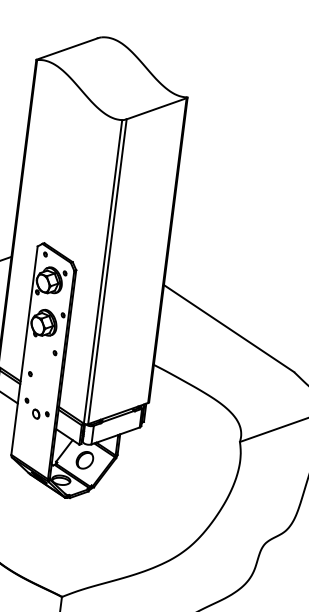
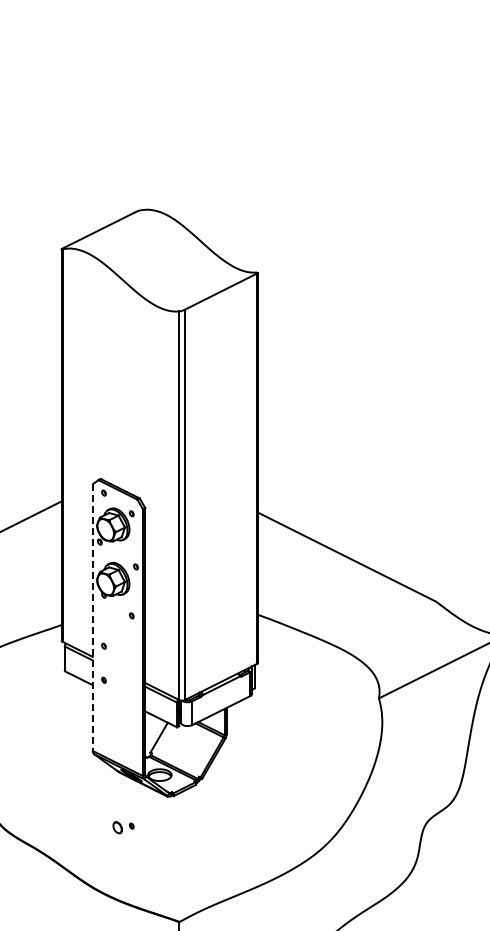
line: (24, 351) -> (92, 618), solid -> dashed
part: (40, 414) -> (123, 827), moved
part: (84, 459) -> (186, 745), removed

